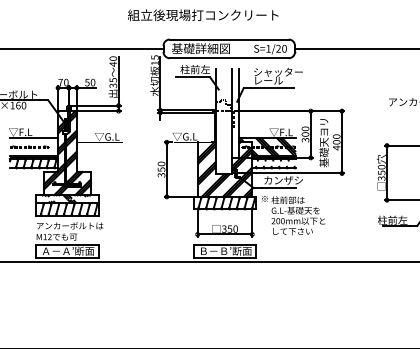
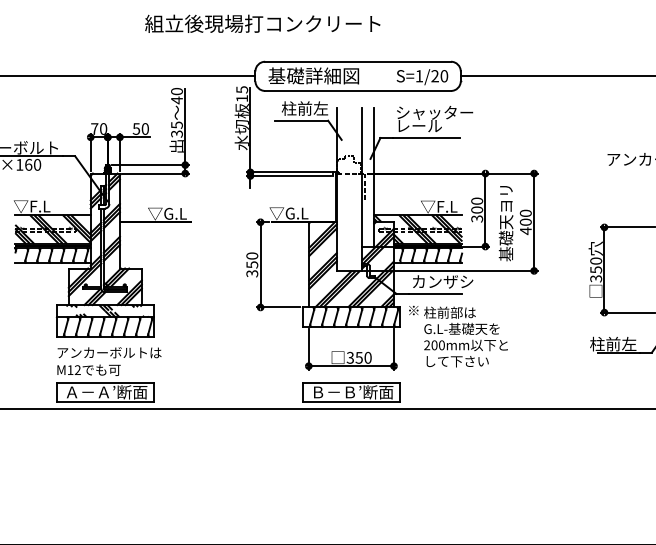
text: (203, 15) -> (263, 24), moved
hatch: (33, 146) -> (52, 228), added
hatch: (276, 163) -> (431, 255), added

